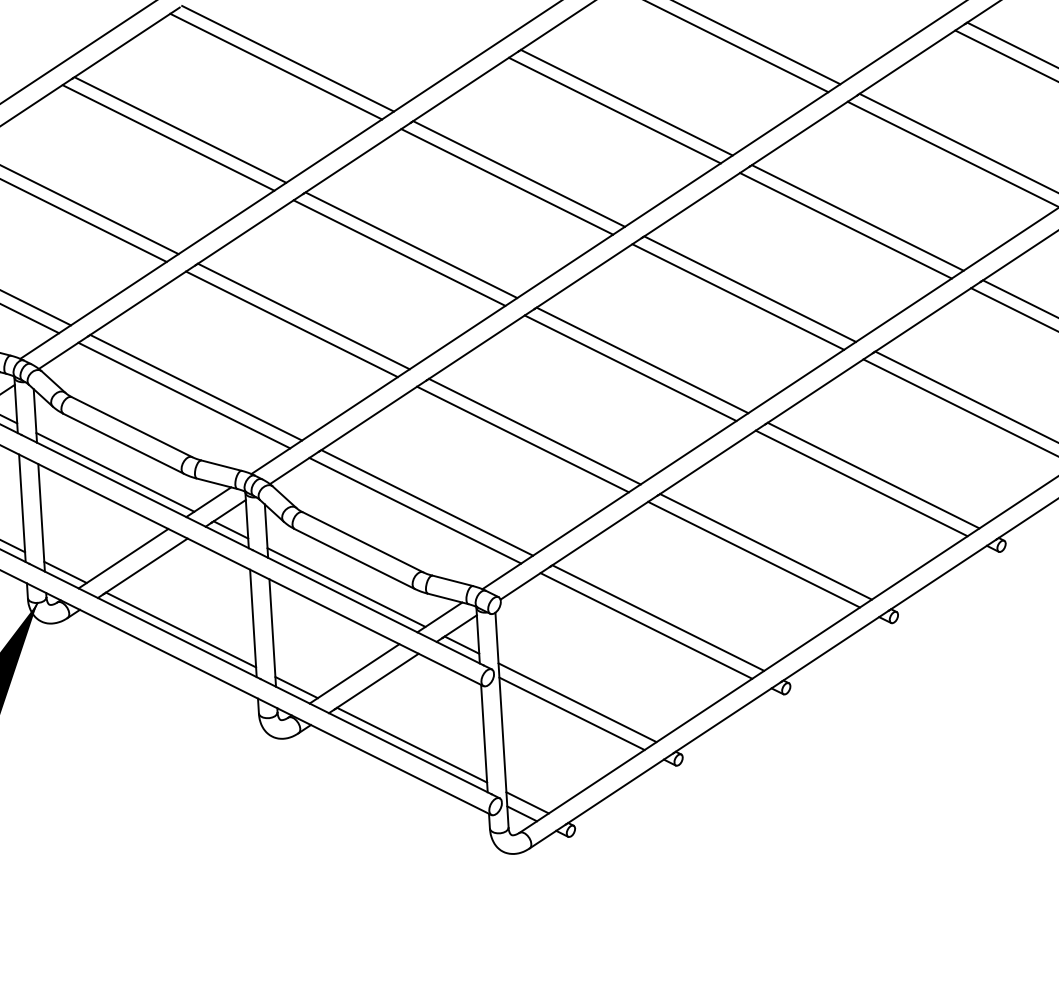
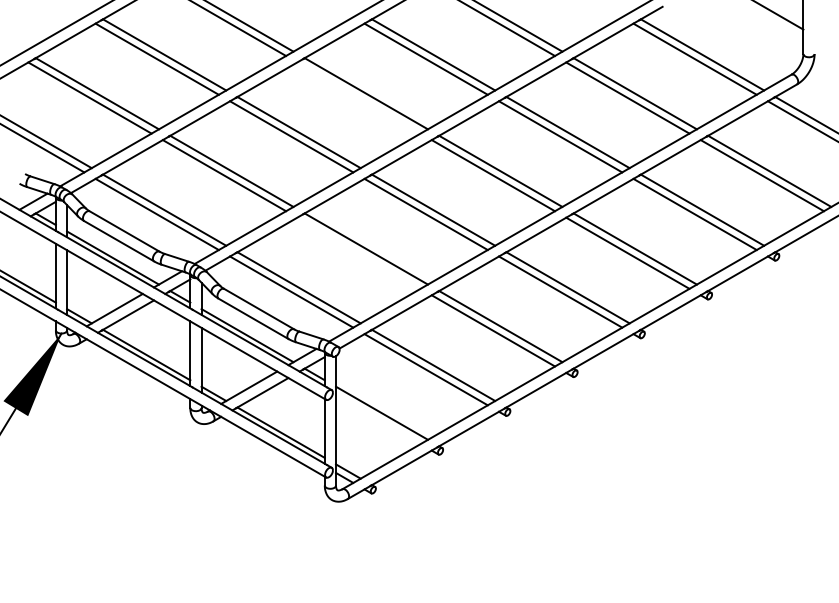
line: (506, 181) -> (358, 97), removed
line: (522, 438) -> (358, 252), removed
line: (572, 713) -> (378, 419), removed

